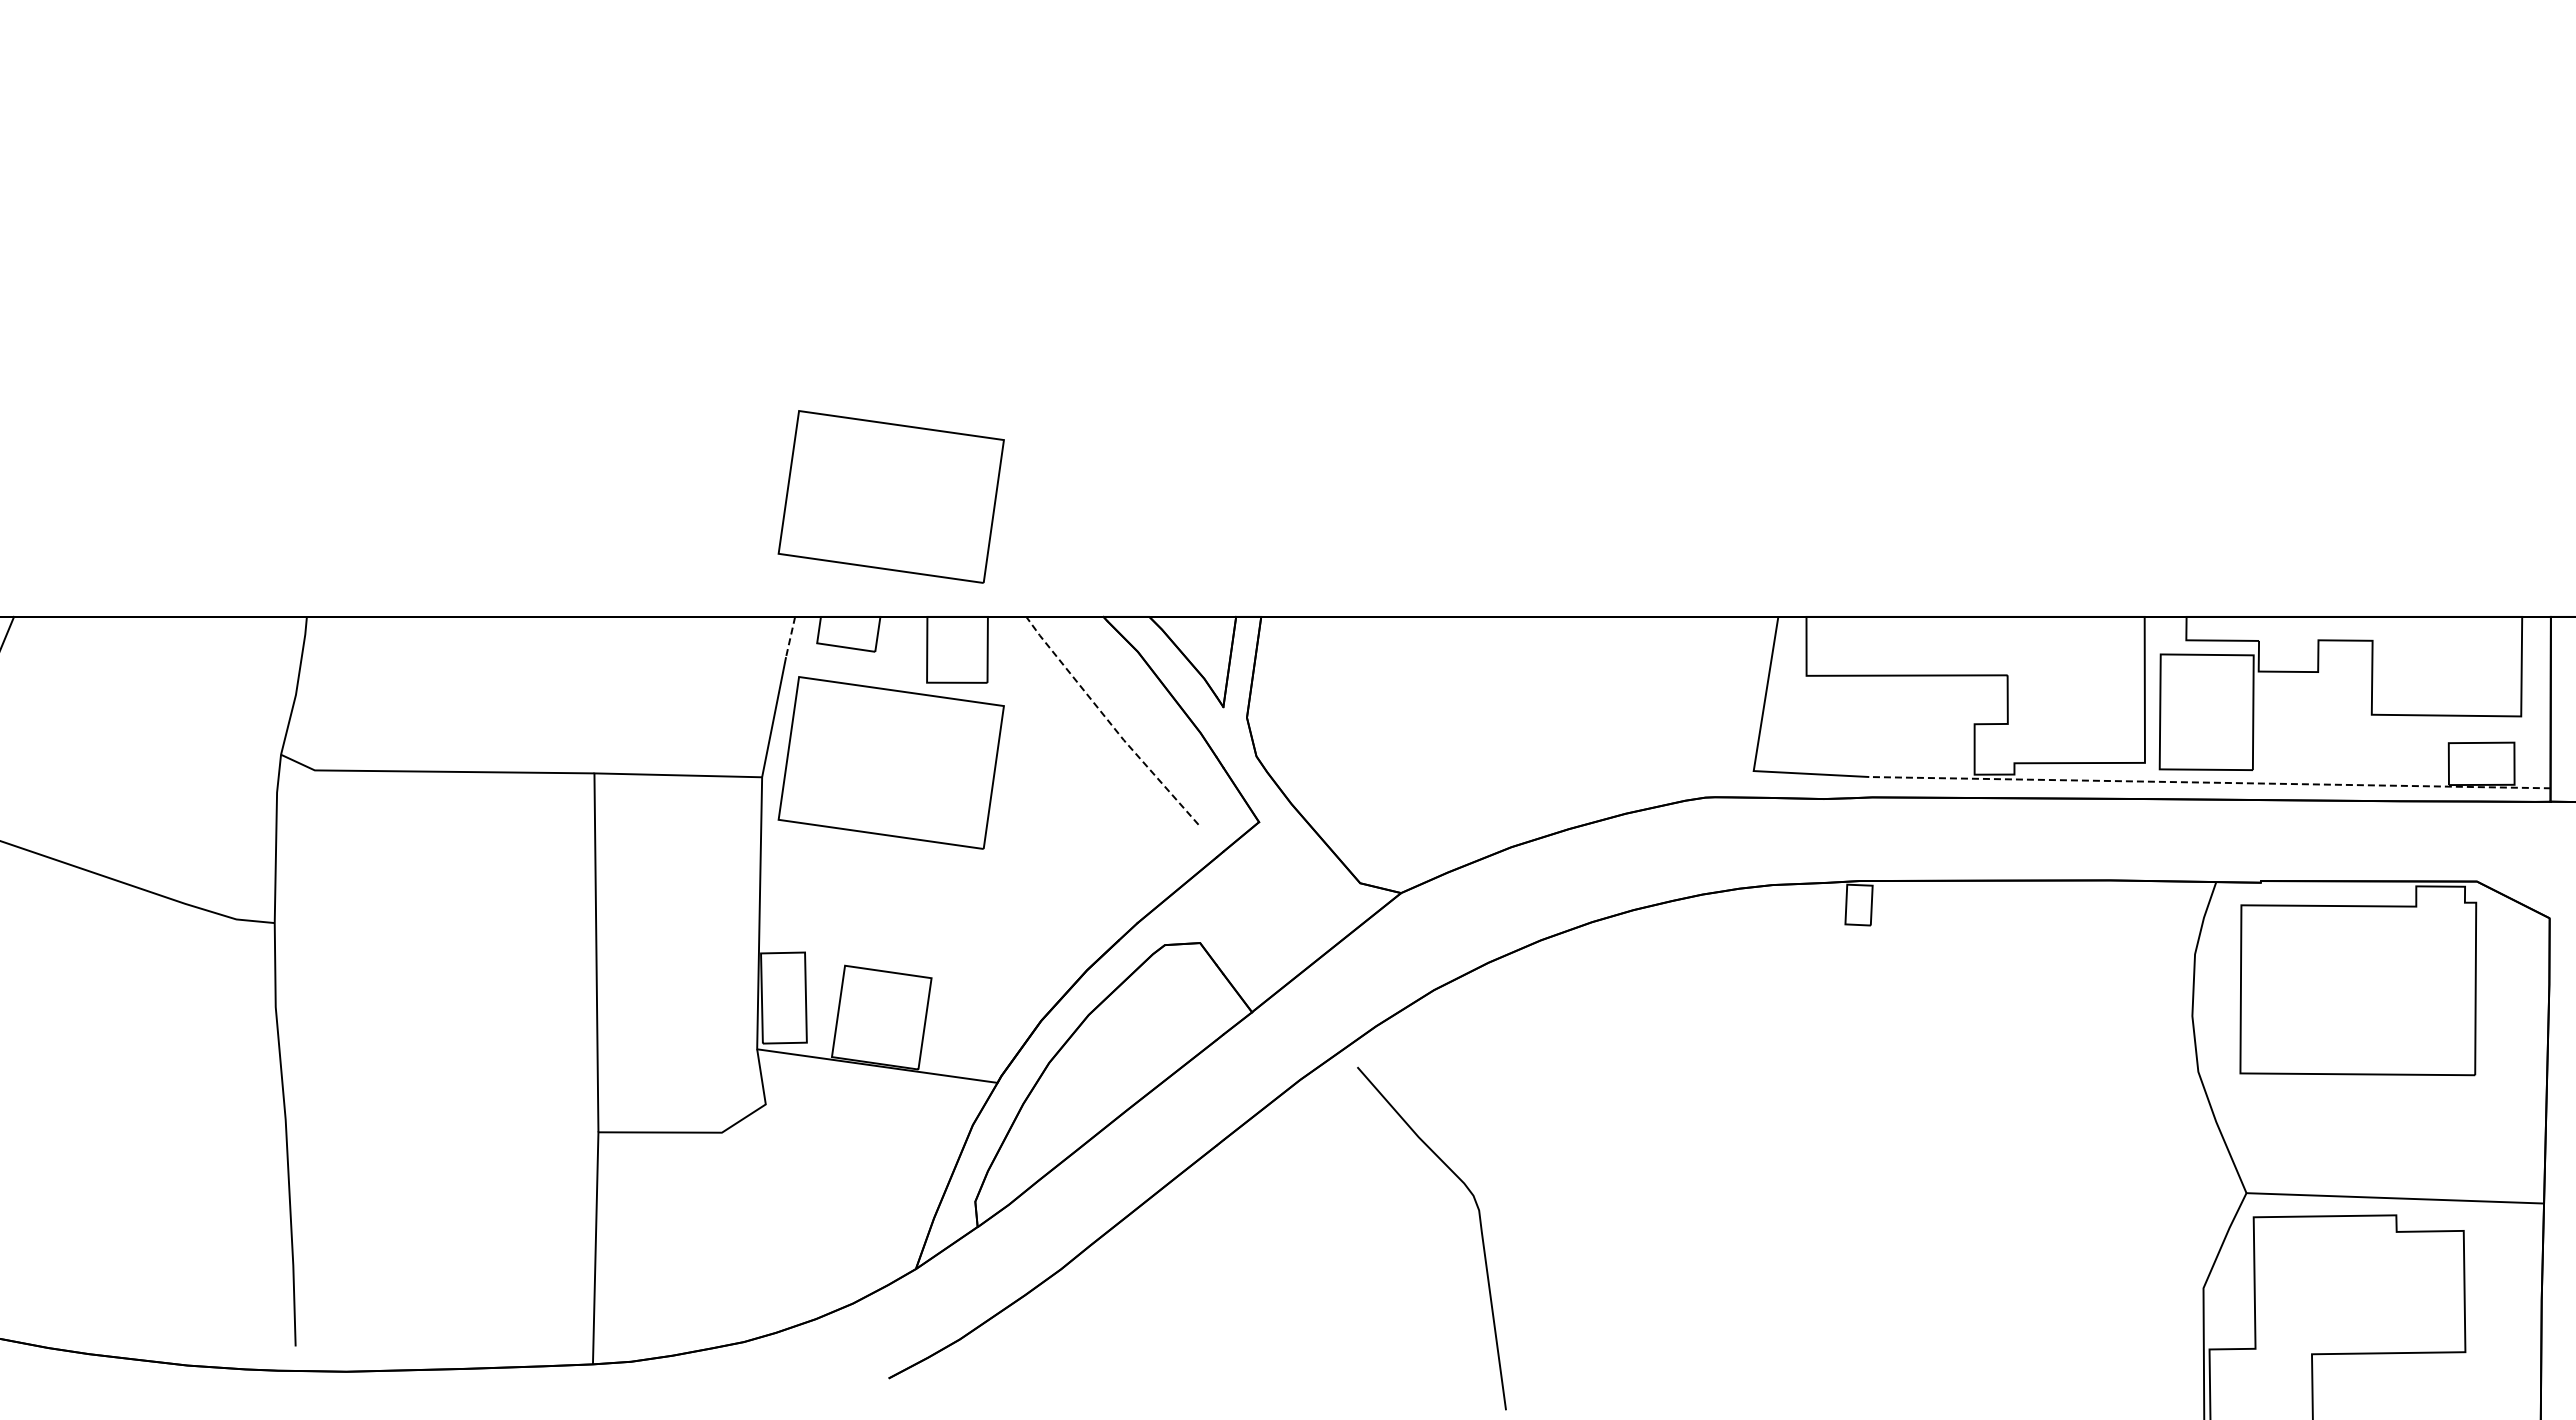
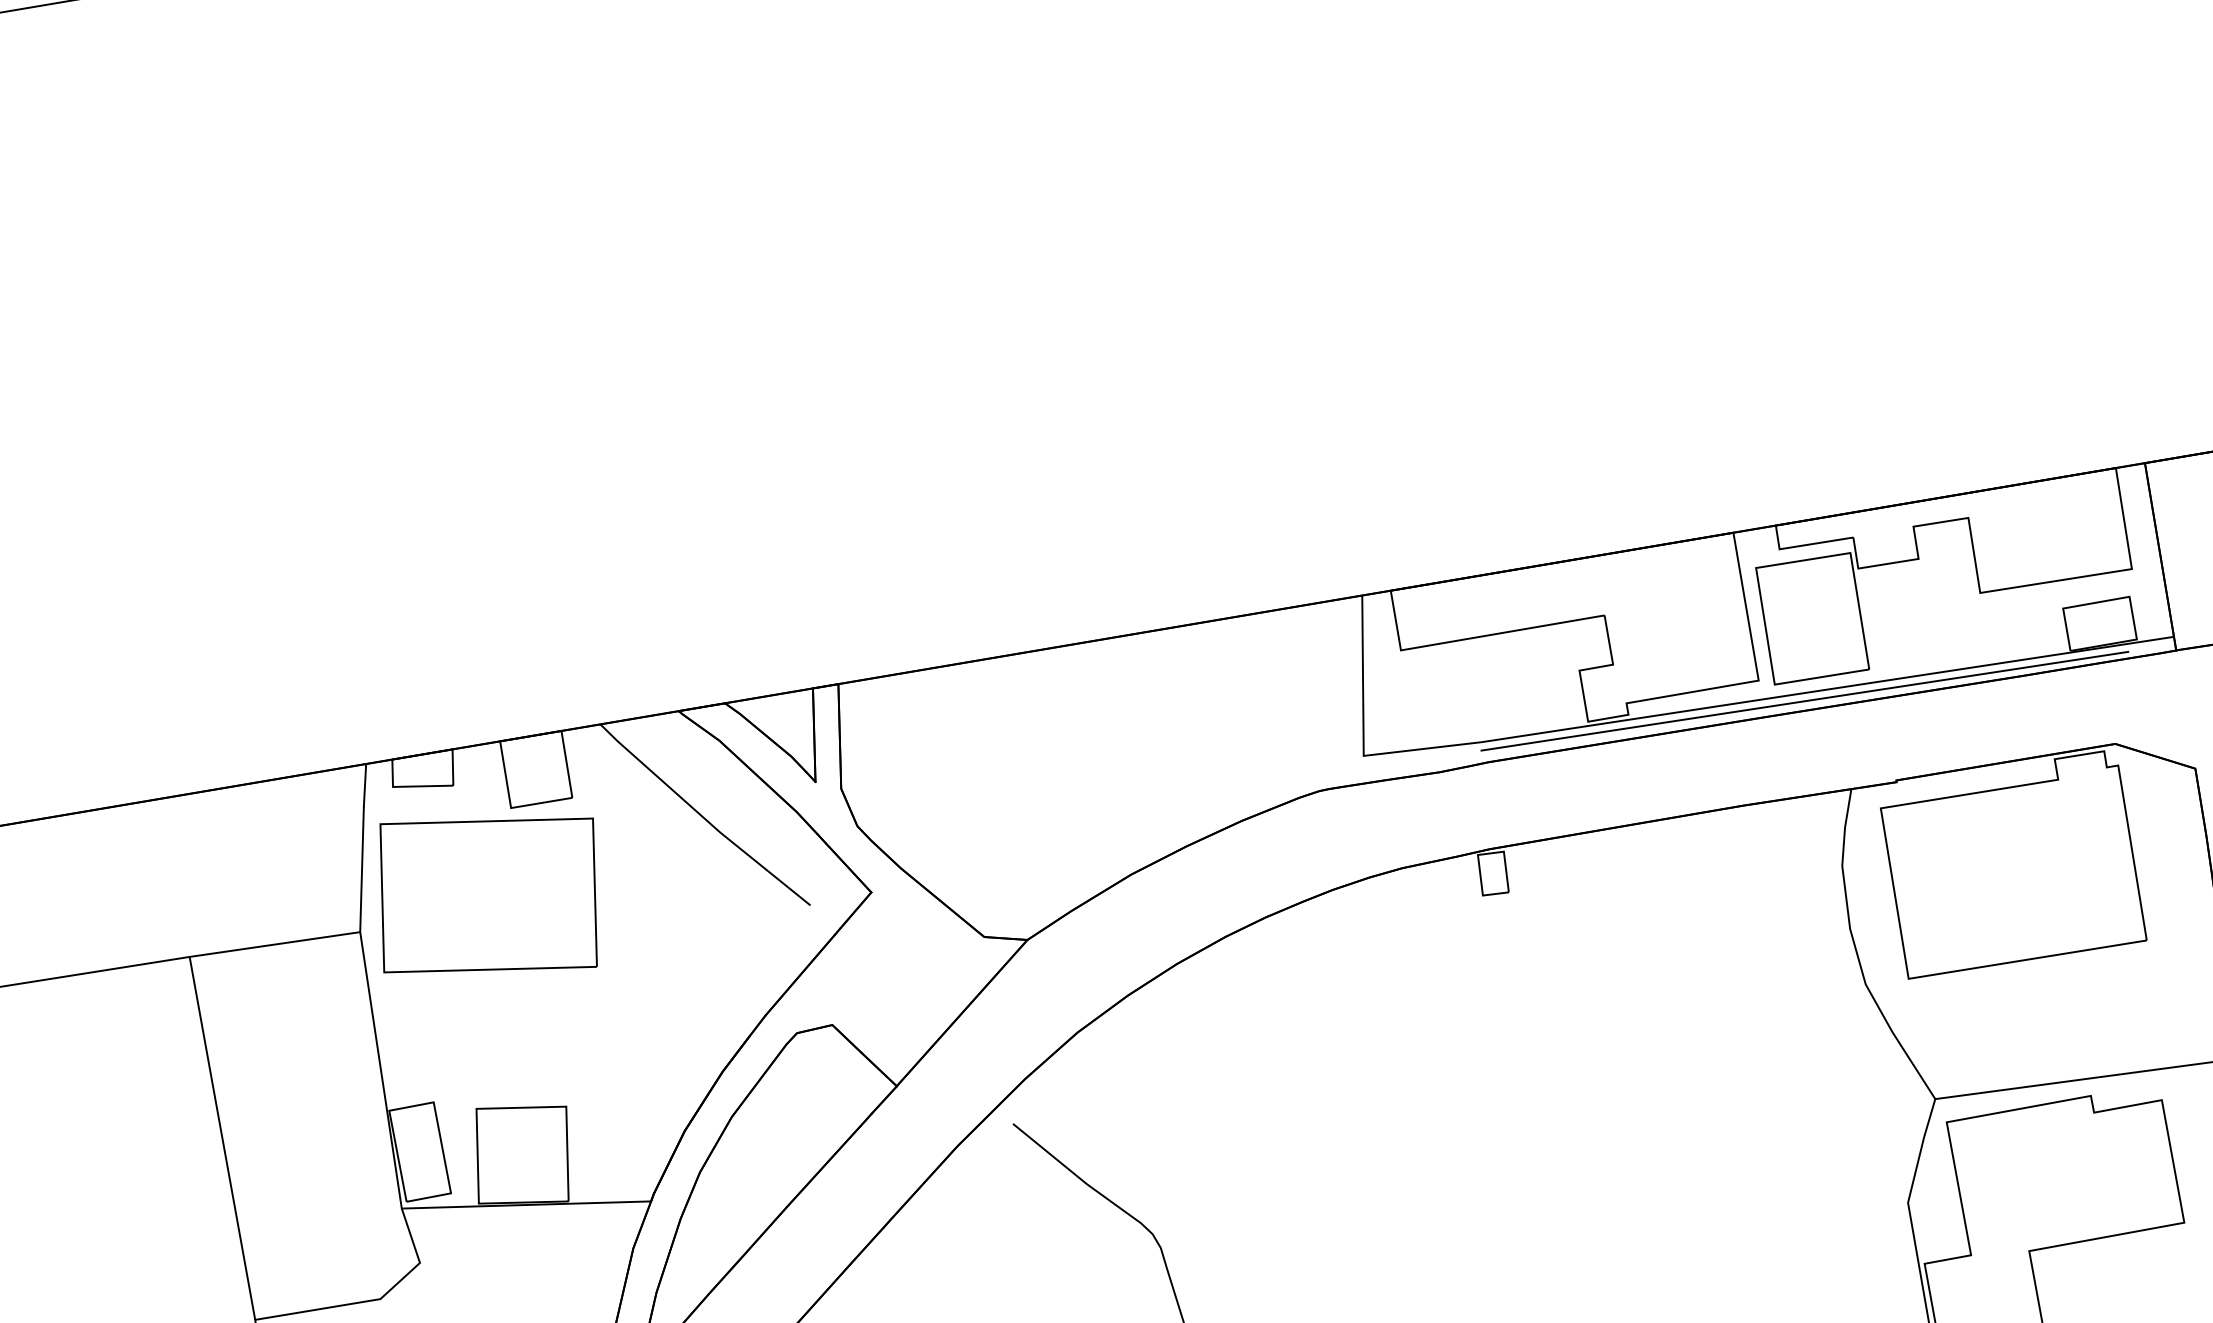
part: (890, 496) -> (442, 625), removed
line: (790, 637) -> (365, 785), dashed -> solid
line: (1109, 722) -> (702, 817), dashed -> solid
line: (2211, 782) -> (1829, 689), dashed -> solid
line: (2185, 790) -> (1804, 701), added

